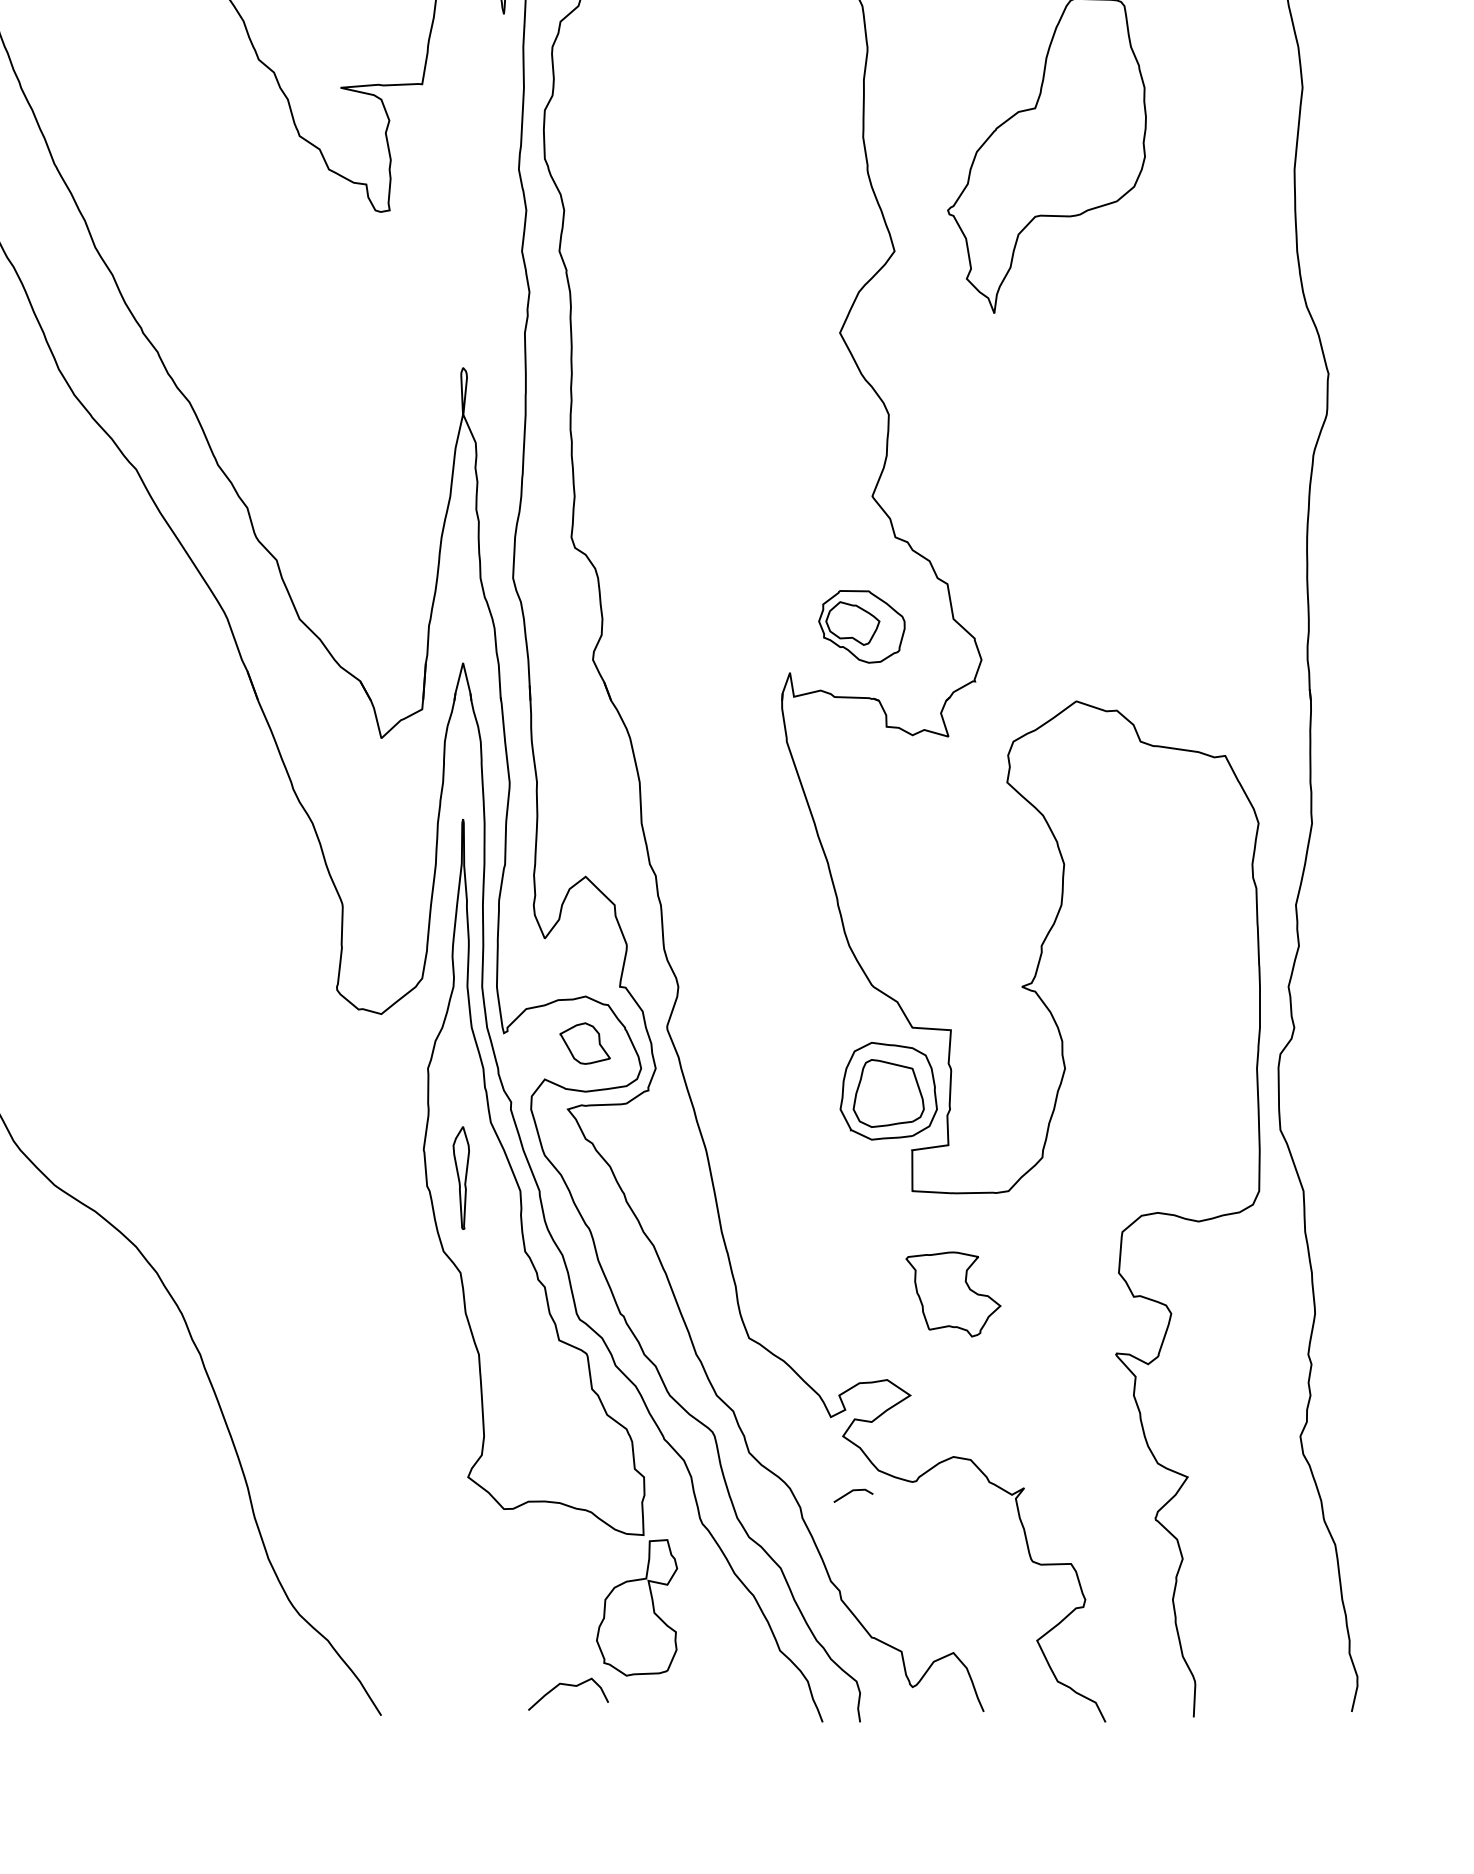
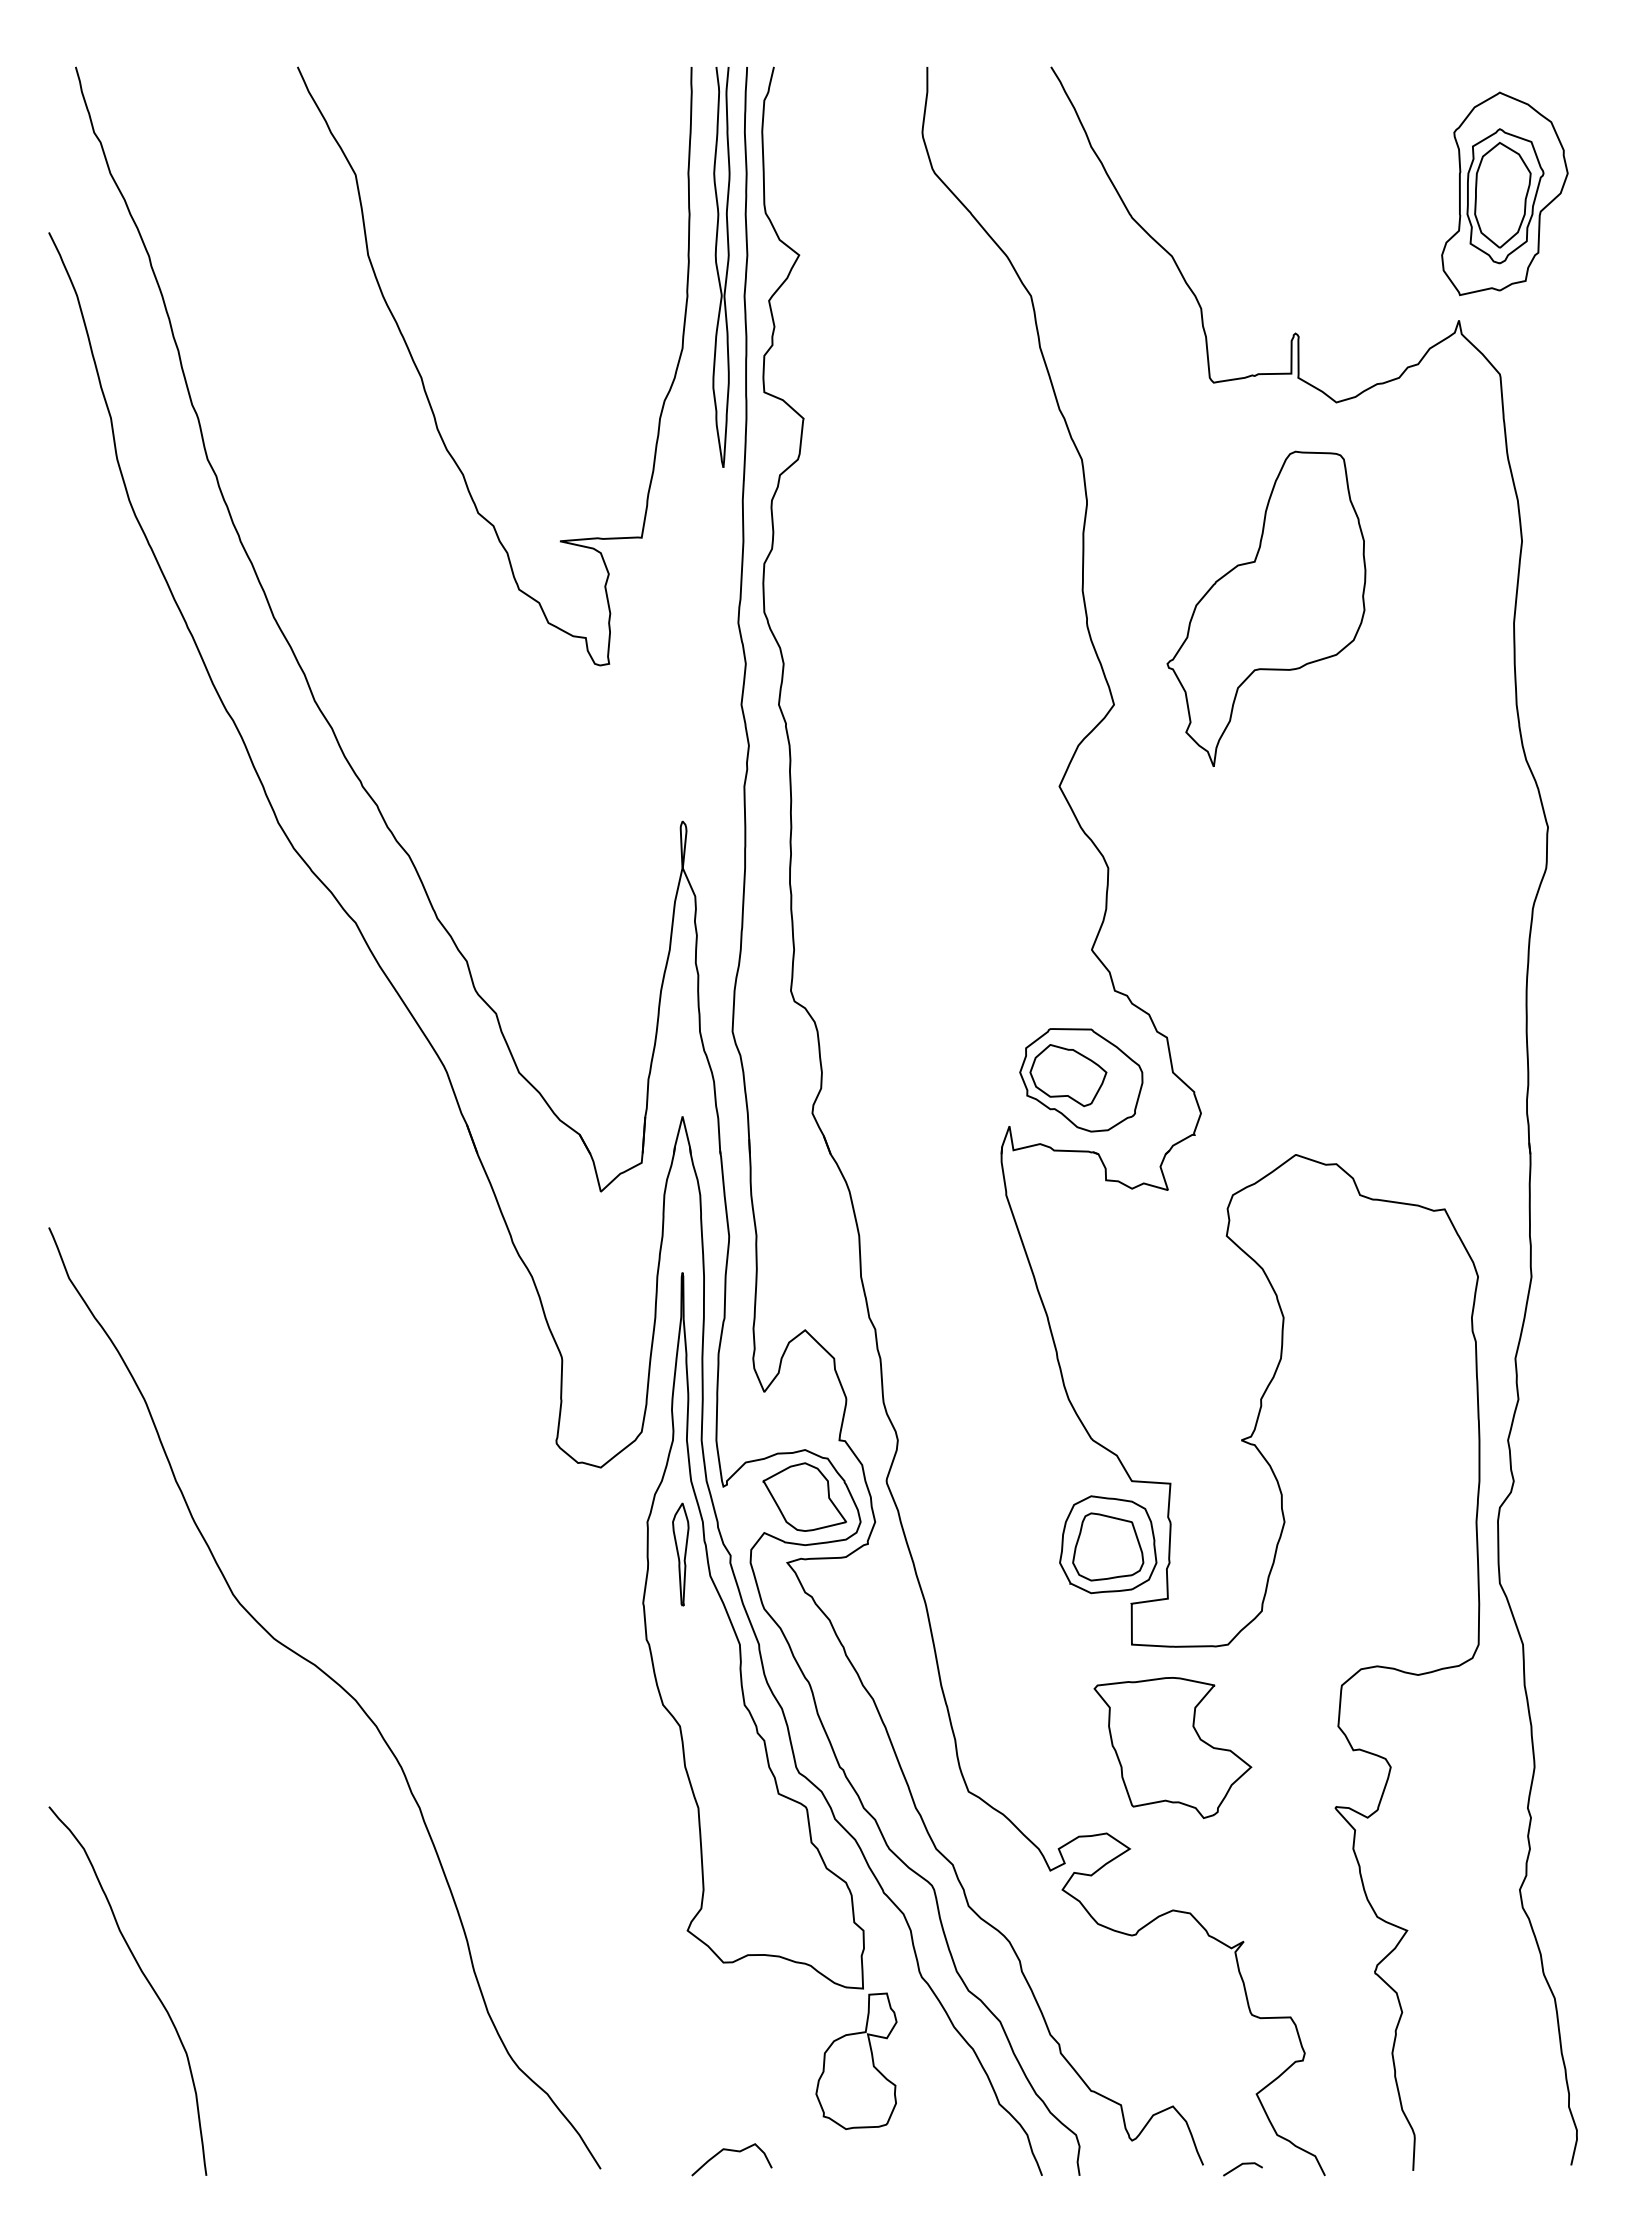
part: (862, 627) -> (1081, 1080), size x1.43
part: (585, 1043) -> (804, 1496), size x1.67
part: (461, 1178) -> (680, 1554), moved
part: (953, 1294) -> (1172, 1747), size x1.67
line: (851, 1493) -> (1240, 2166), moved
curve: (568, 1686) -> (731, 2151), moved

